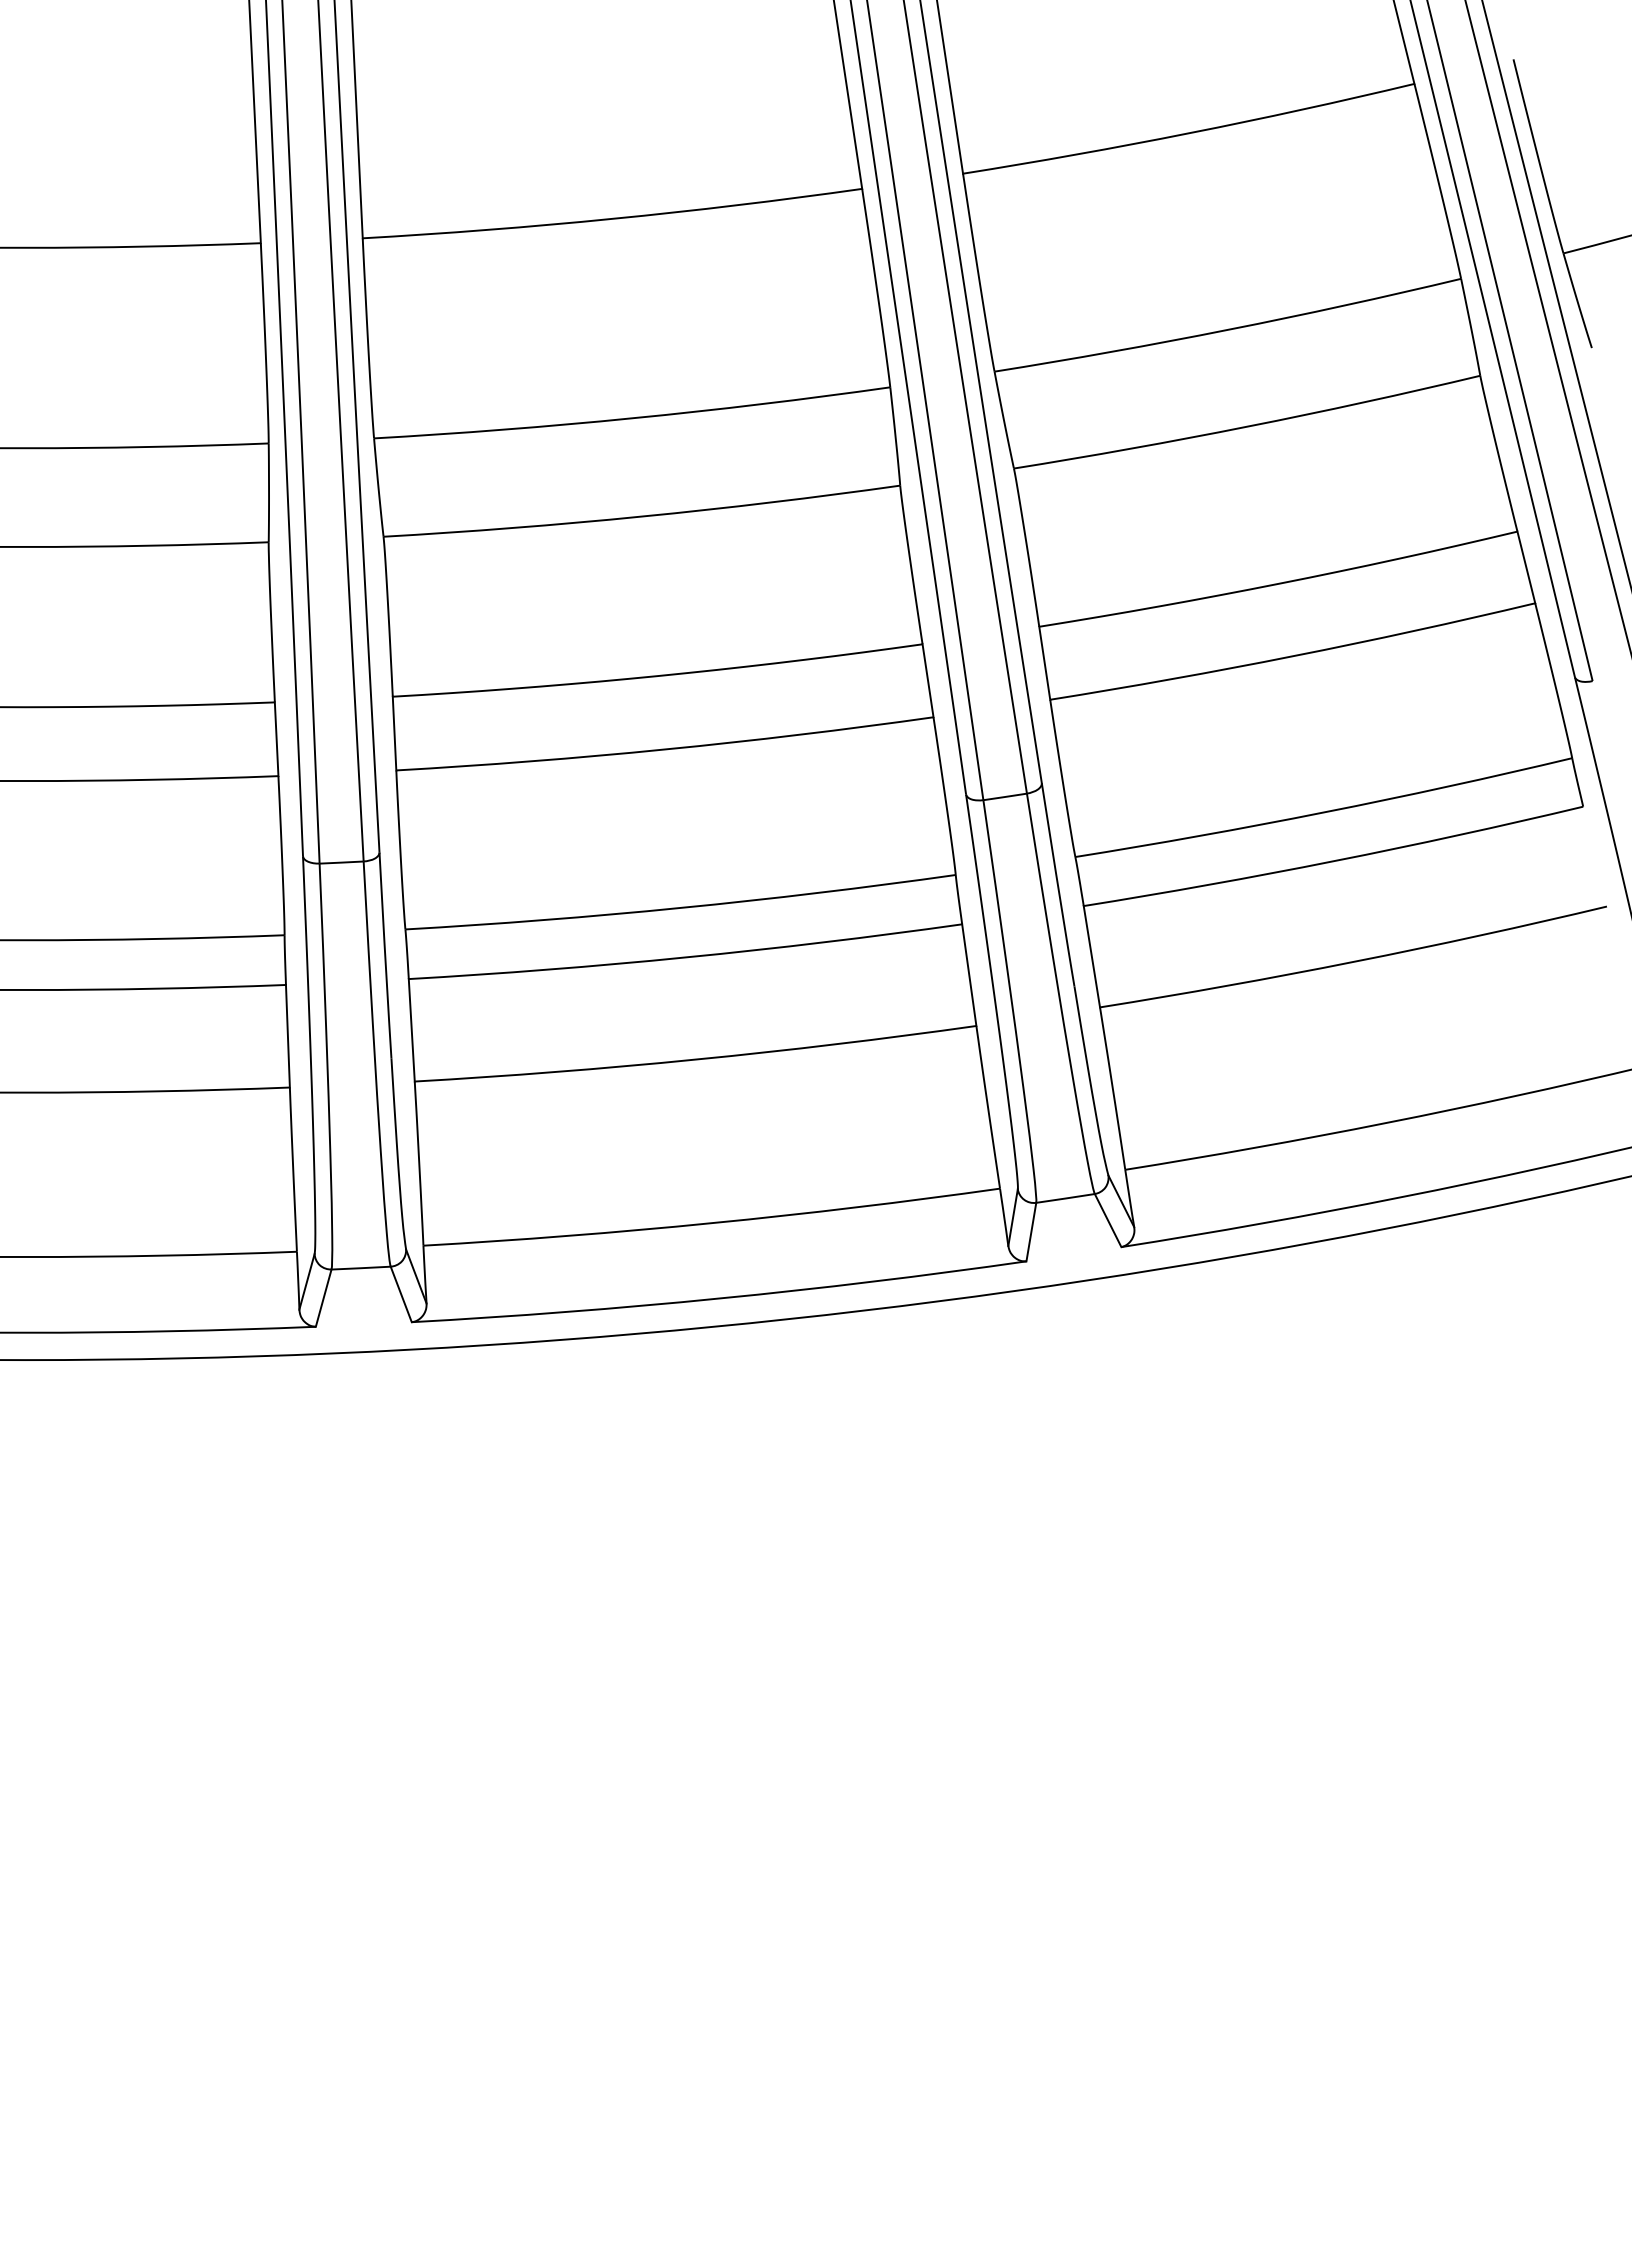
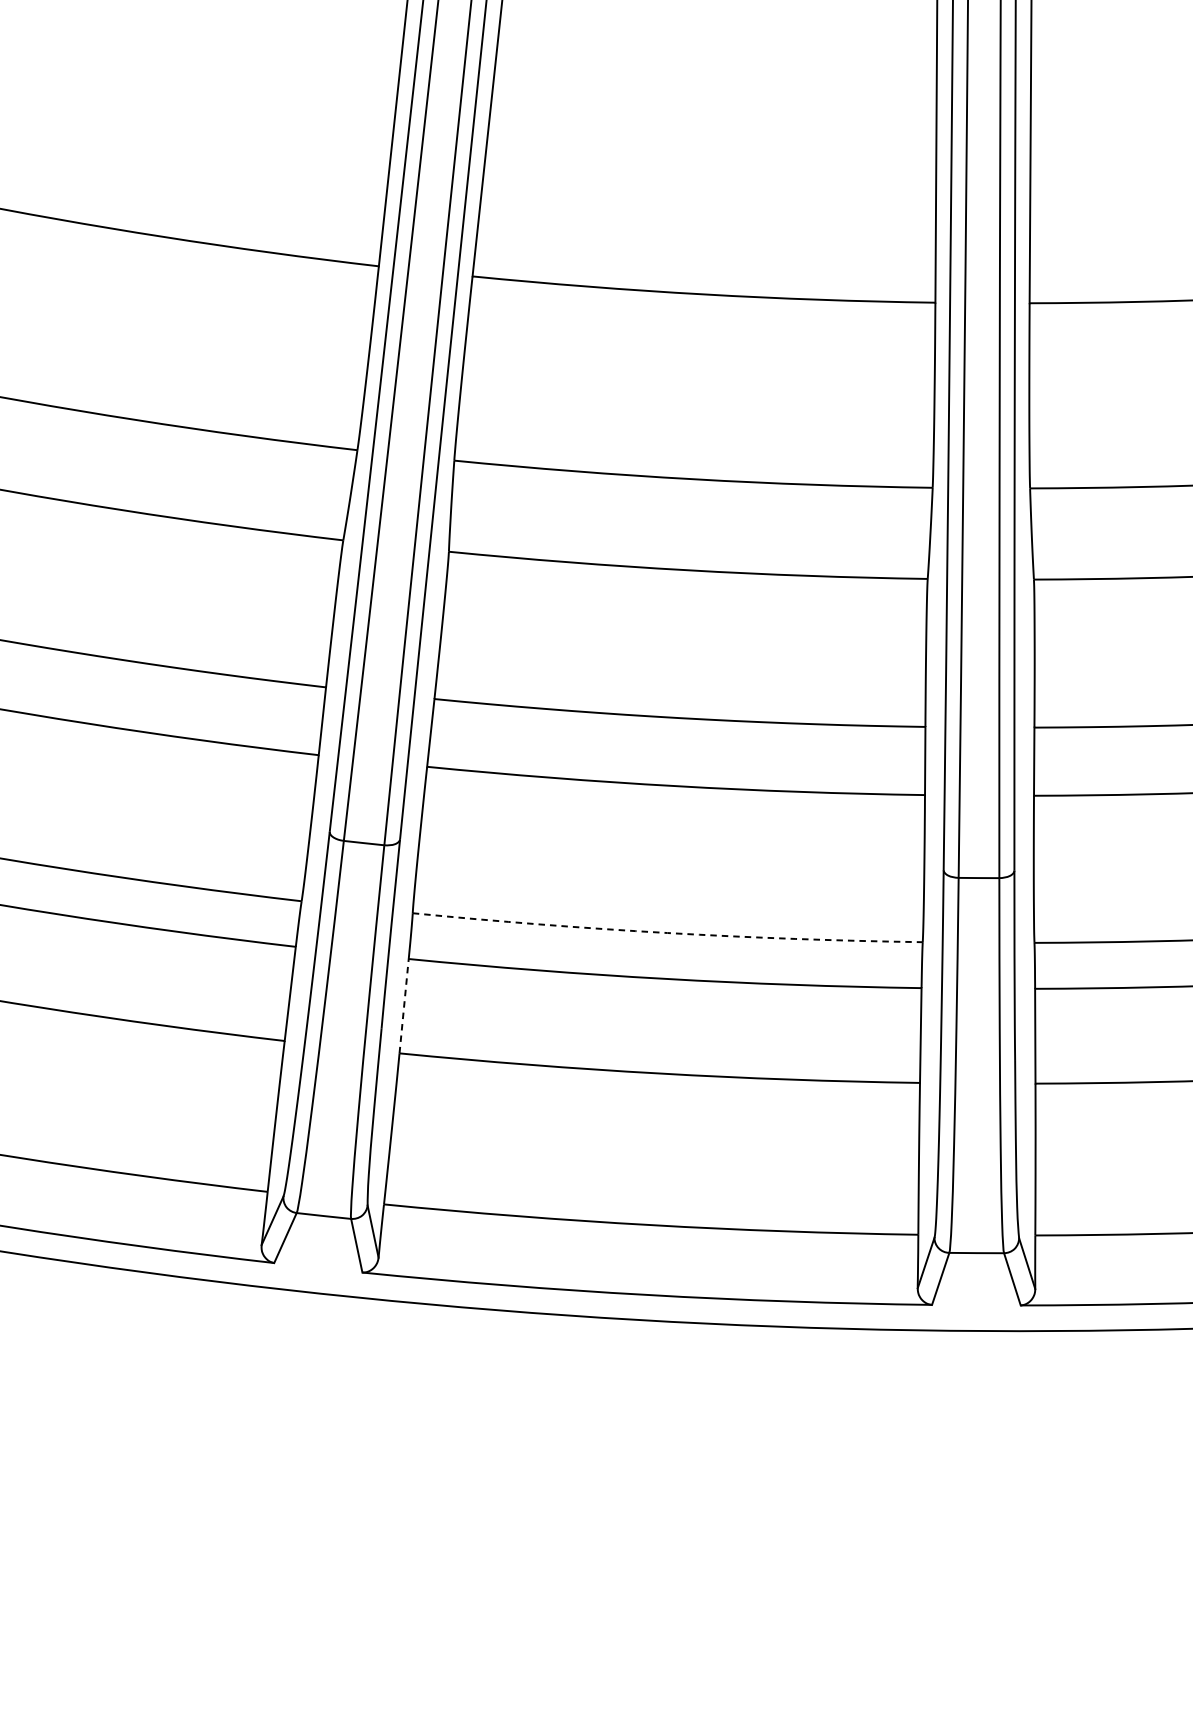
arc: (681, 907) -> (667, 932), solid -> dashed
line: (411, 1029) -> (403, 1005), solid -> dashed

